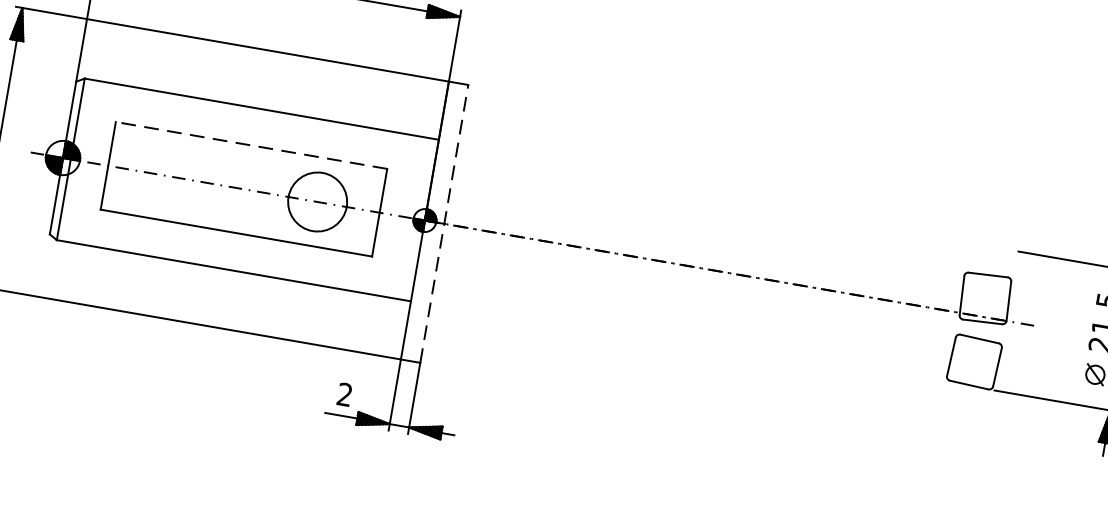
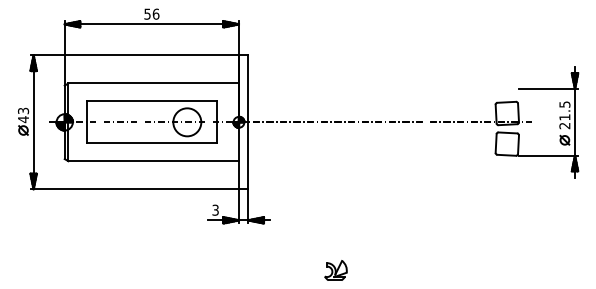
line: (250, 145) -> (151, 101), dashed -> solid
line: (444, 224) -> (248, 122), dashed -> solid
text: (344, 395) -> (215, 210), 2 -> 3

